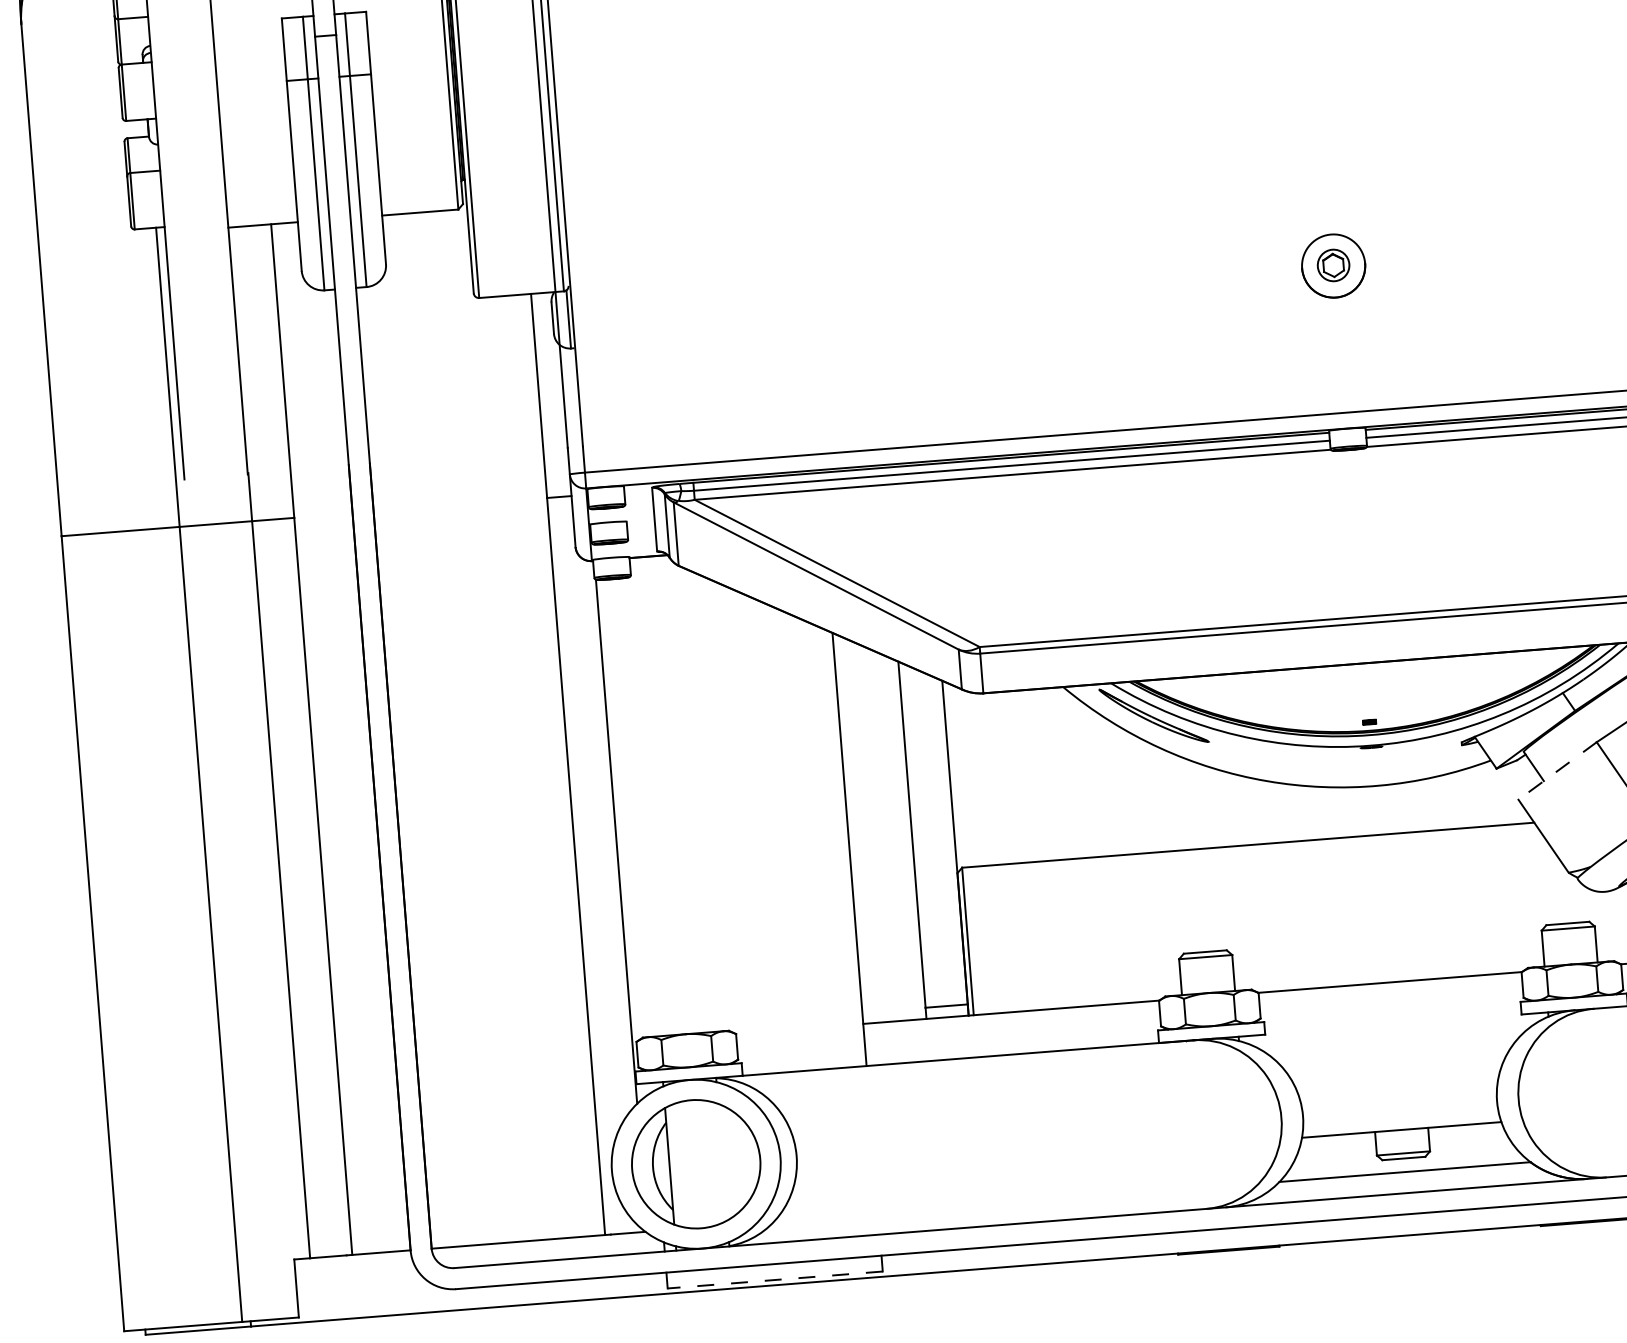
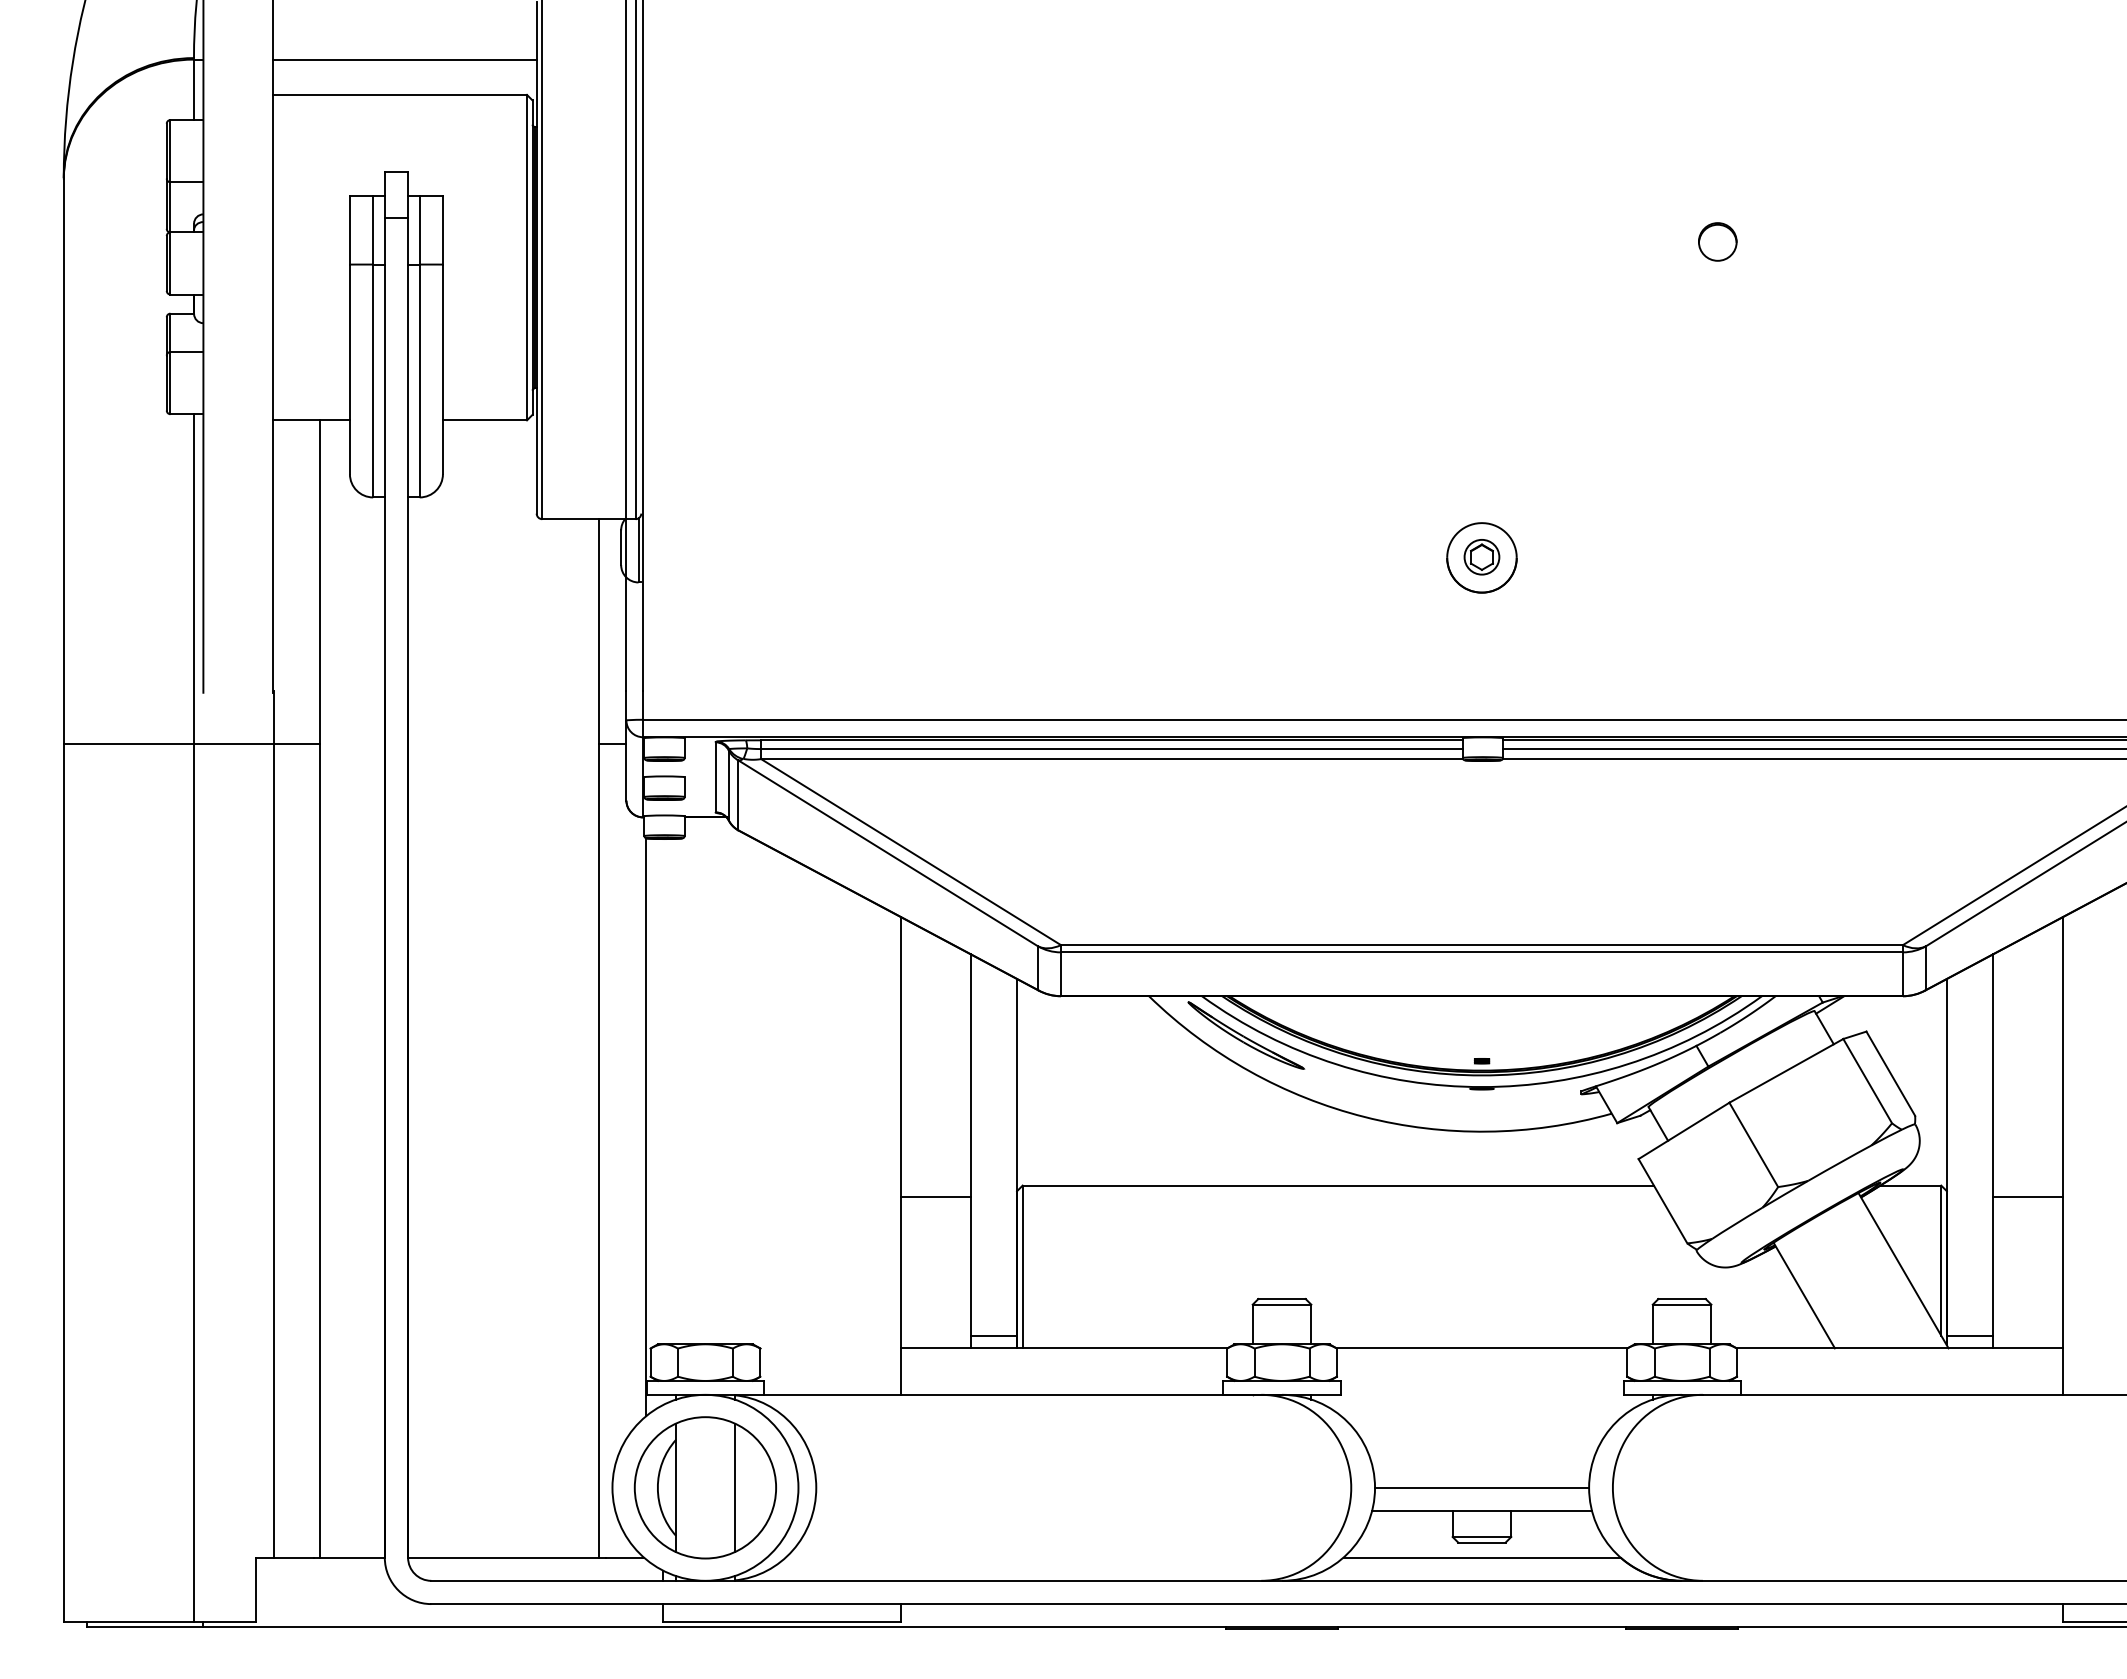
line: (1557, 771) -> (1683, 1131), dashed -> solid
line: (884, 884) -> (935, 1197), added
line: (1400, 1108) -> (1482, 1487), added
line: (722, 1161) -> (734, 1487), added
line: (775, 1279) -> (782, 1621), dashed -> solid

